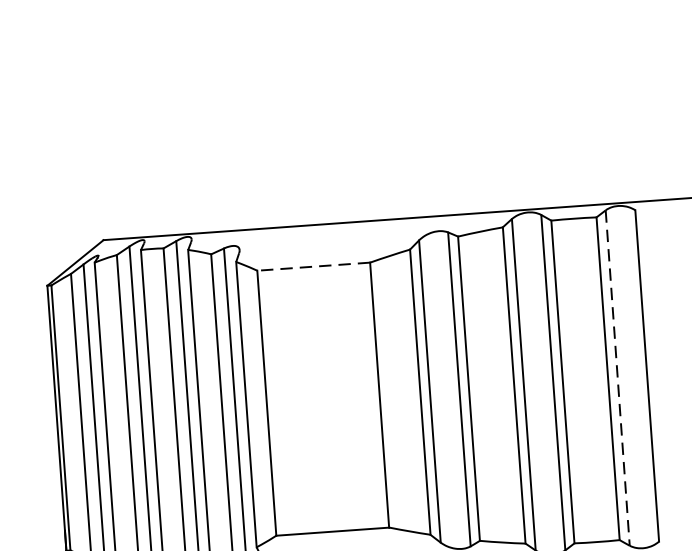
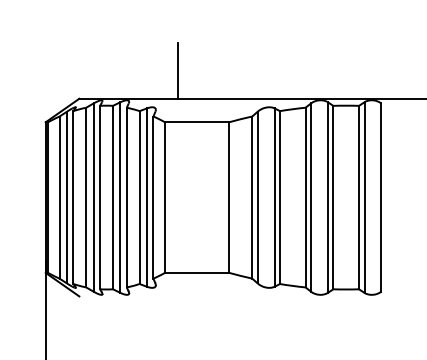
line: (274, 177) -> (178, 70), added
line: (312, 267) -> (196, 122), dashed -> solid
line: (617, 379) -> (364, 198), dashed -> solid

